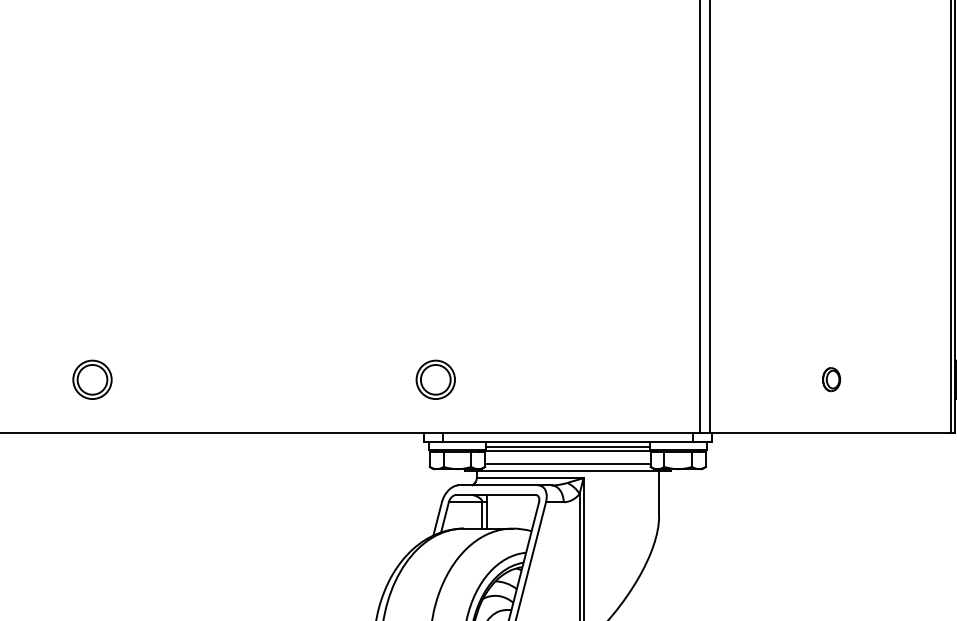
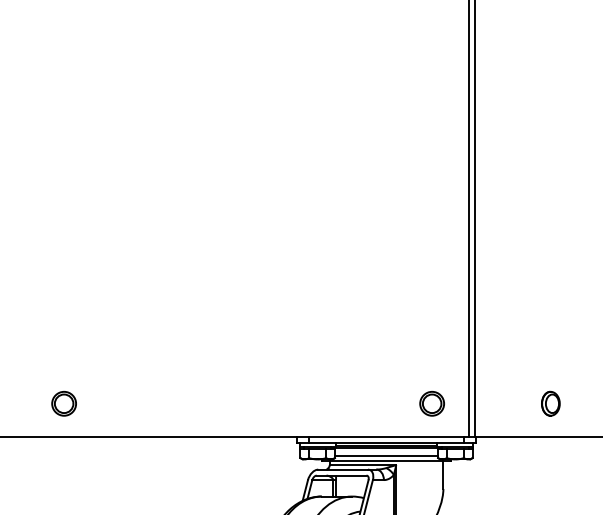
part: (91, 379) -> (63, 403), moved
part: (434, 379) -> (431, 403), moved
part: (830, 379) -> (550, 403), size x1.67

